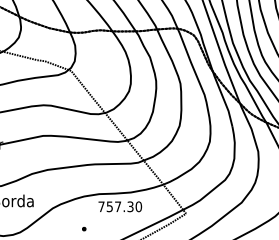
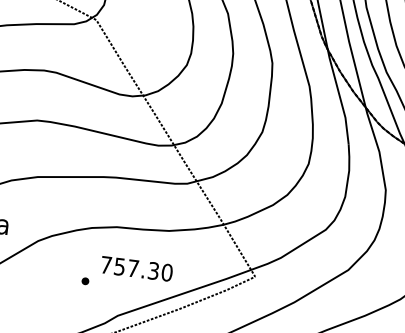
text: (120, 206) -> (137, 268), moved

